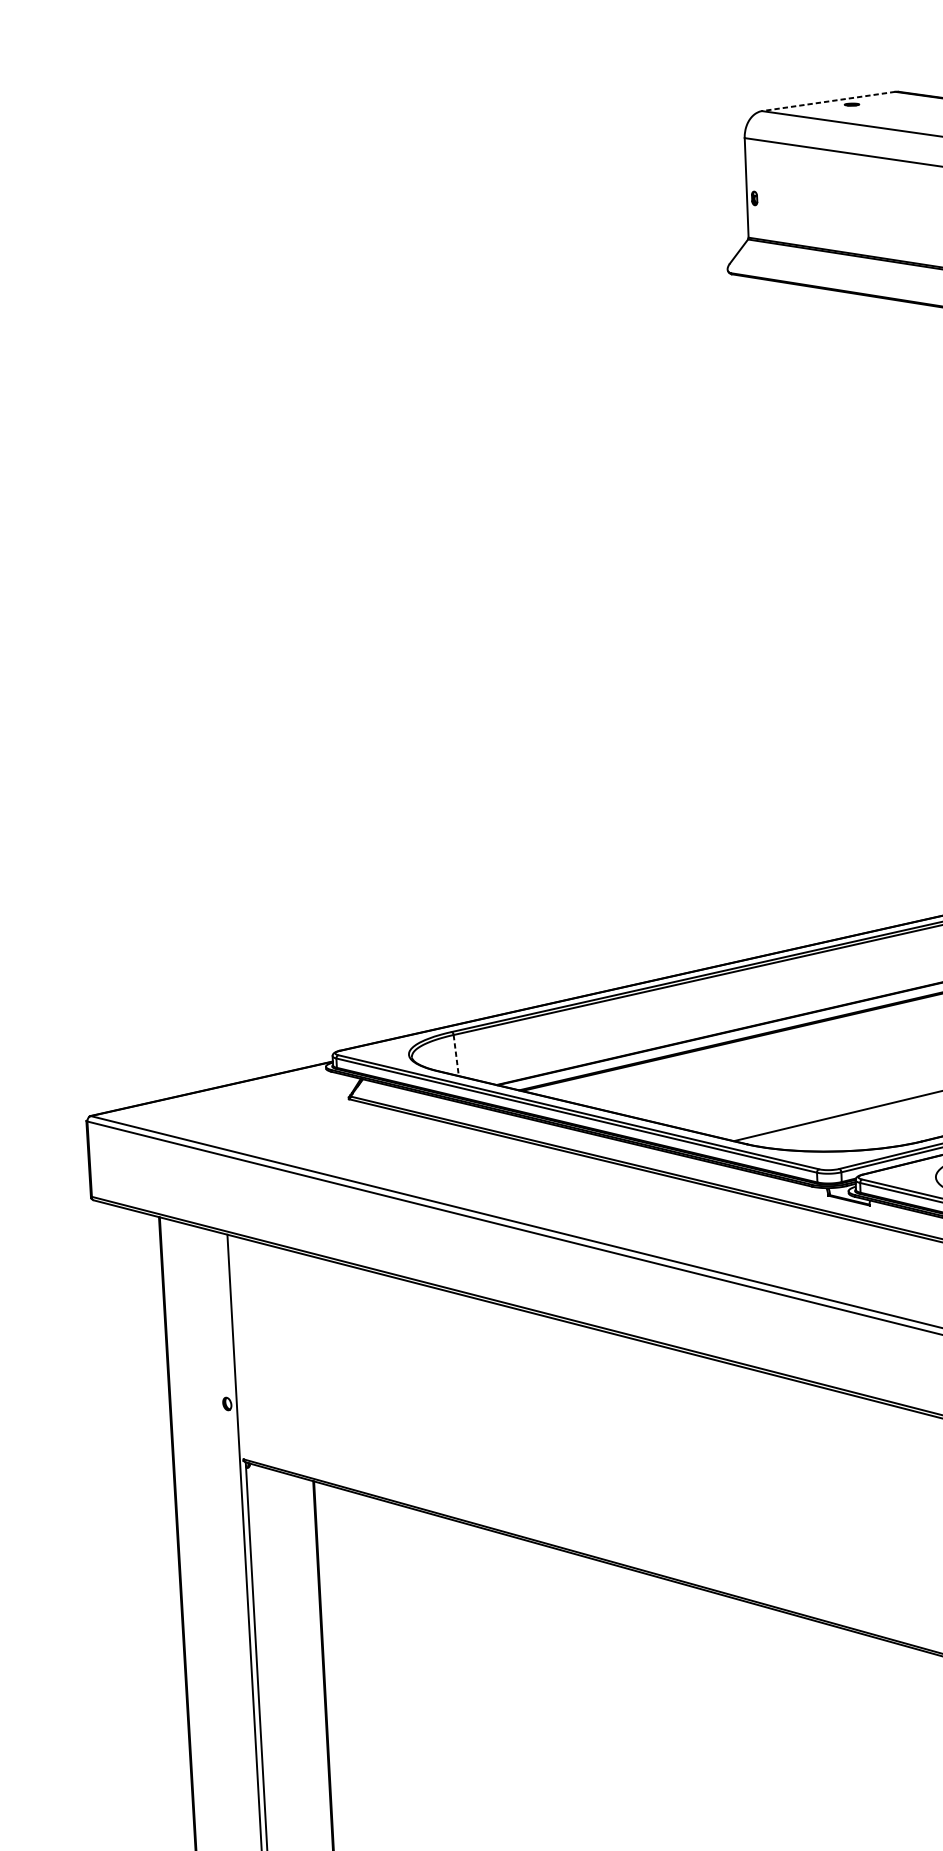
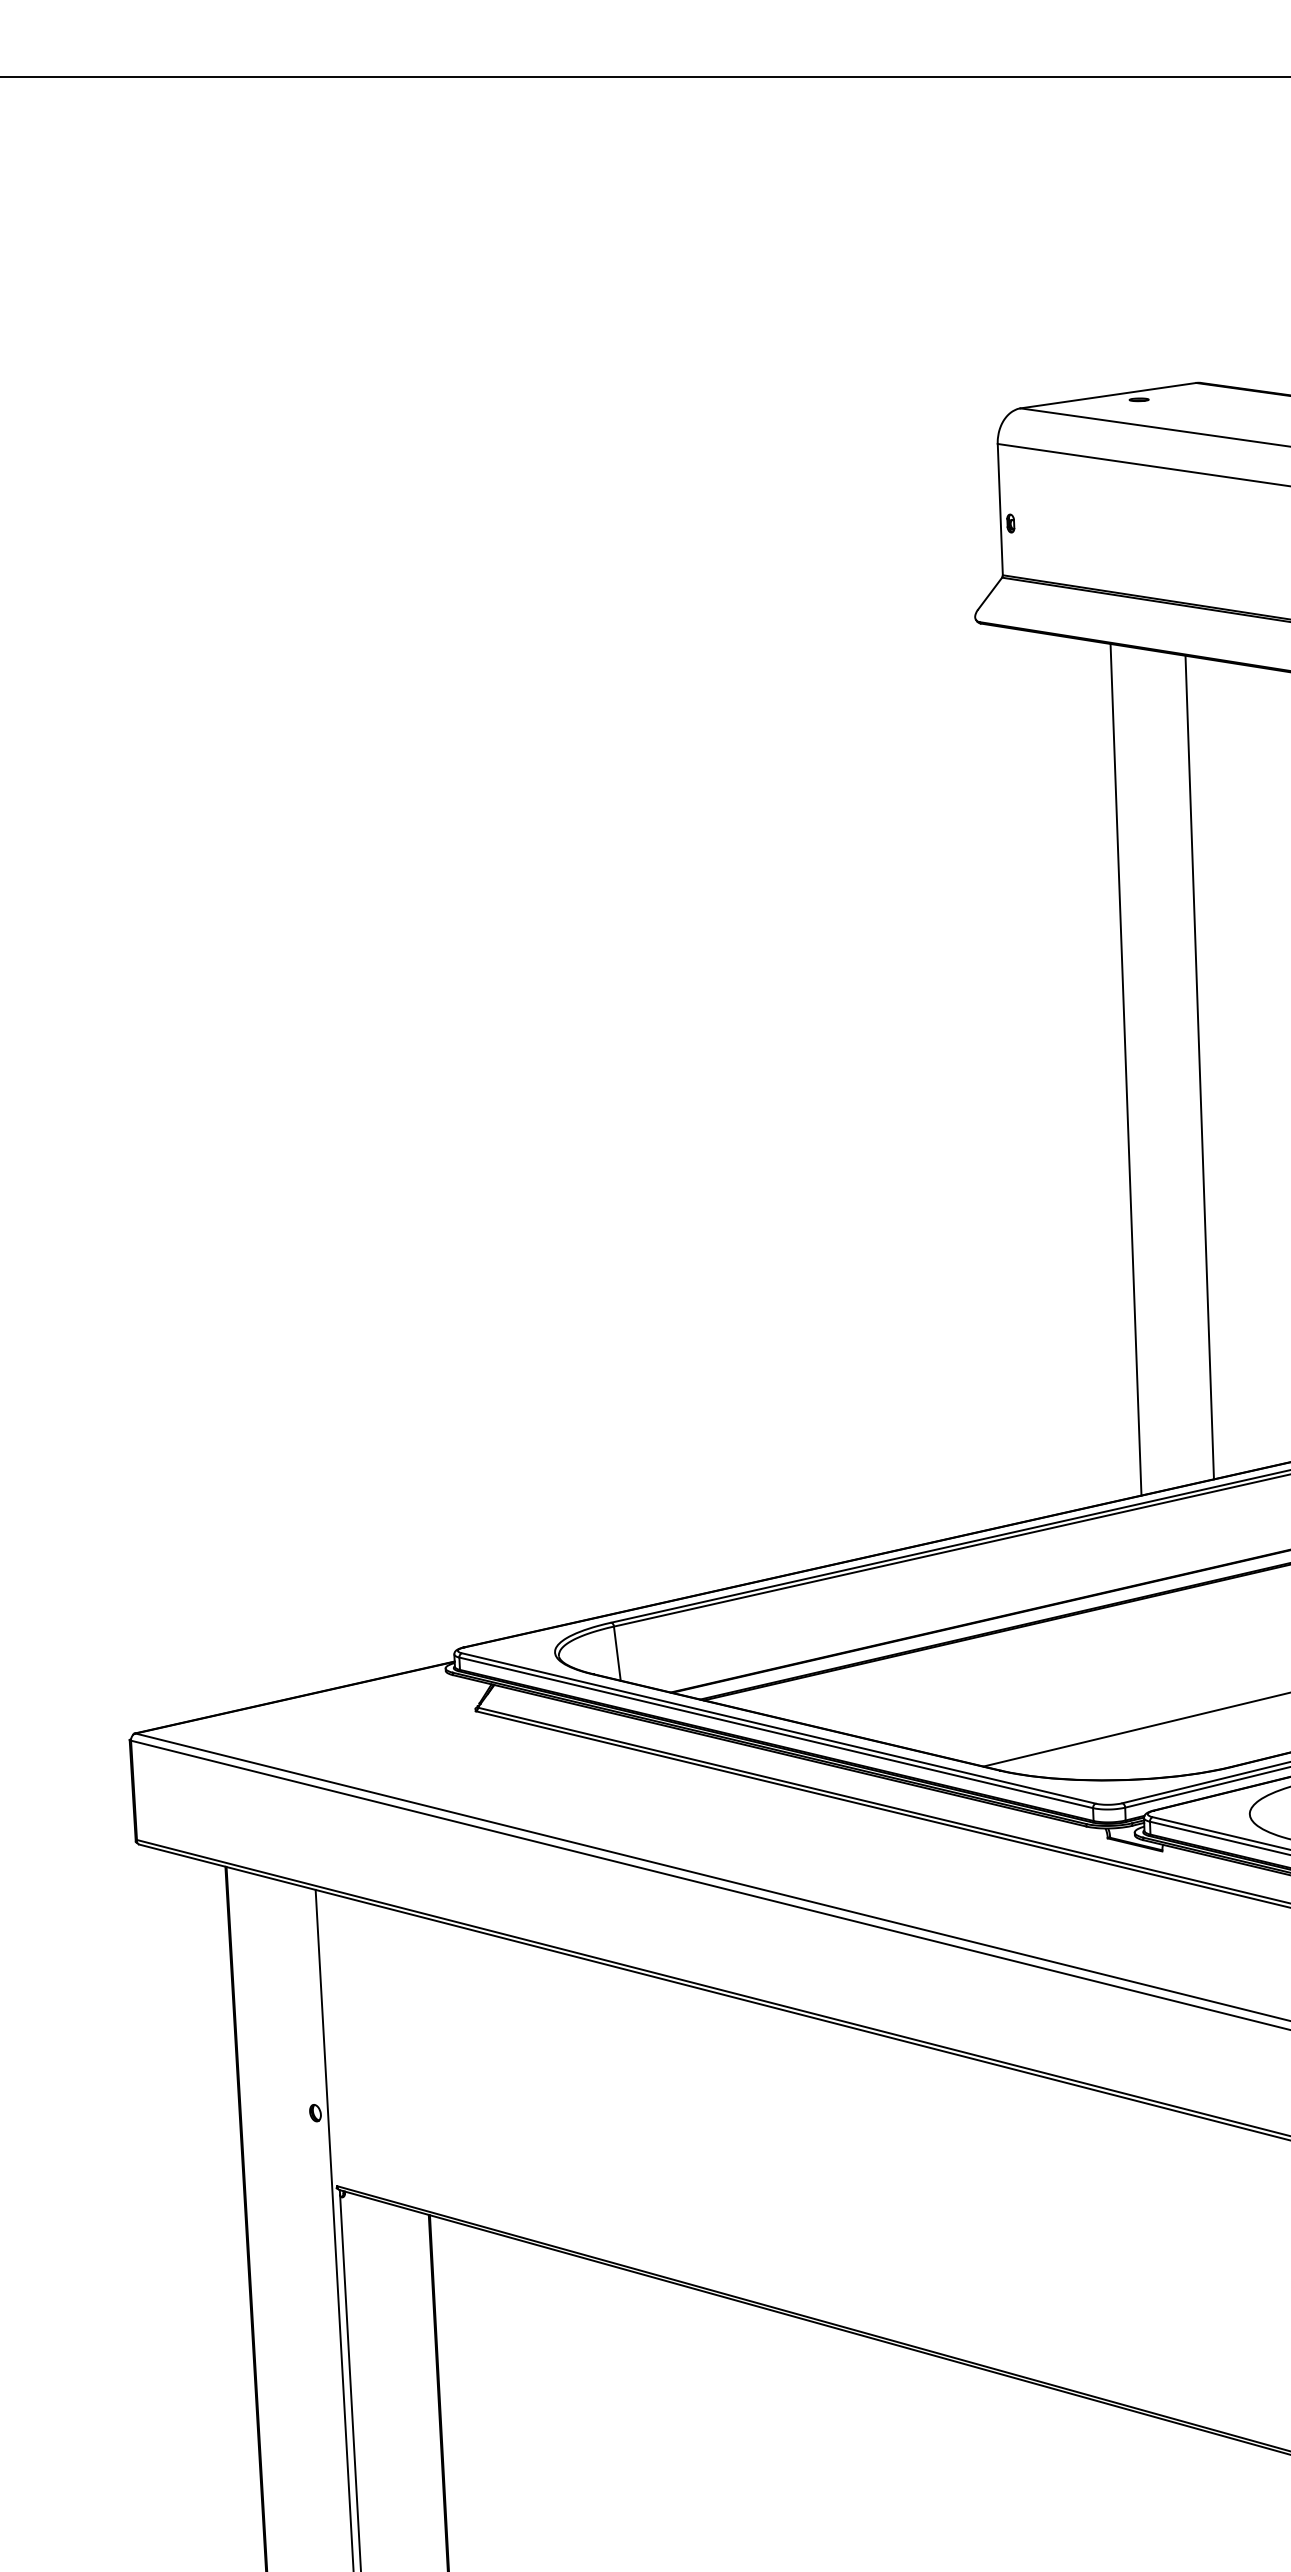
line: (828, 101) -> (1108, 395), dashed -> solid
line: (897, 610) -> (1199, 1067), added
line: (841, 612) -> (1125, 1069), added
line: (456, 1056) -> (617, 1654), dashed -> solid

